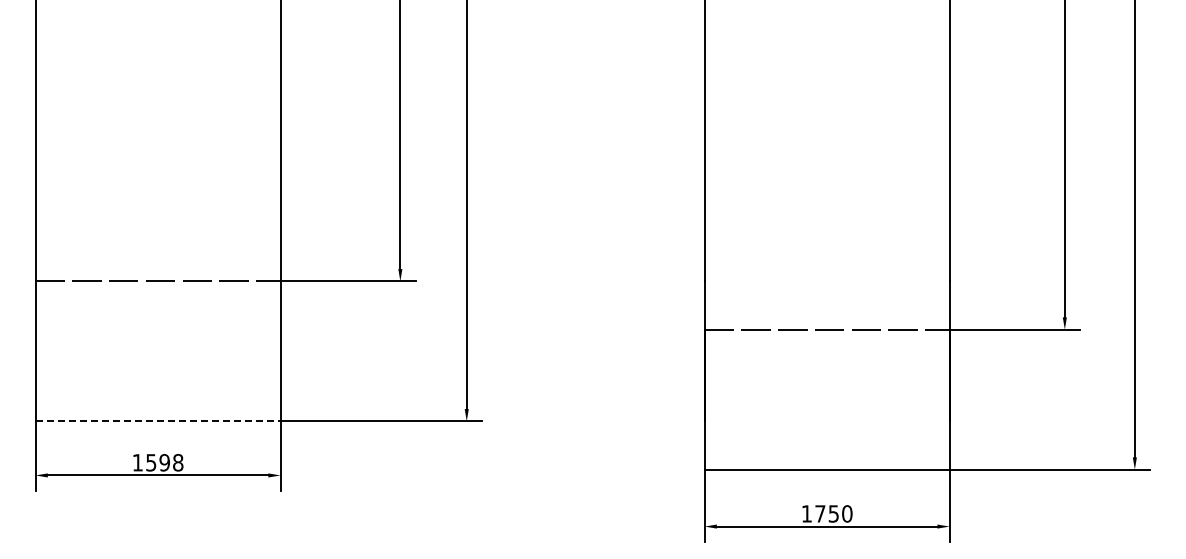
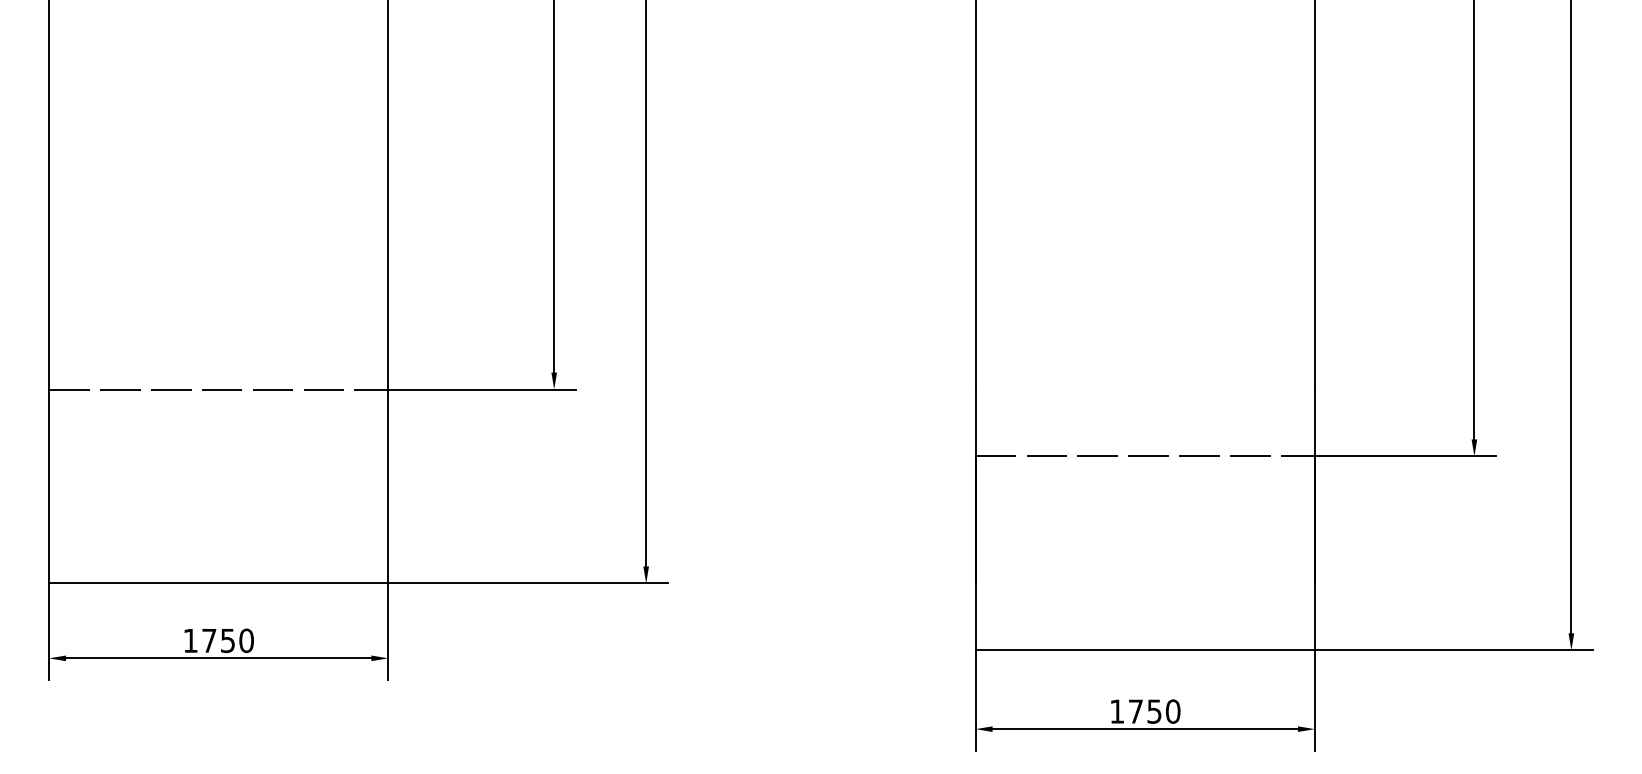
line: (158, 421) -> (219, 583), dashed -> solid
text: (164, 462) -> (227, 640), 1598 -> 1750

